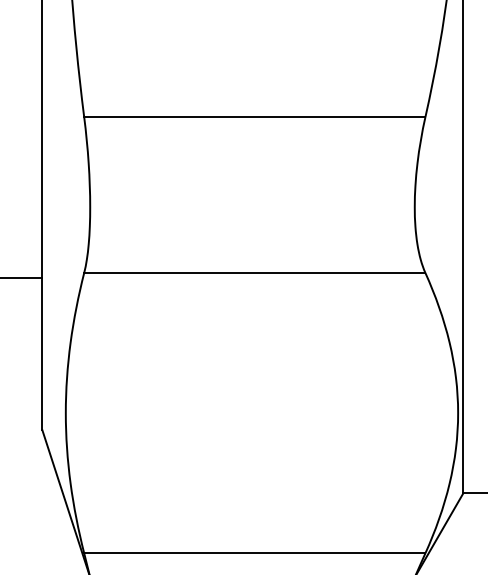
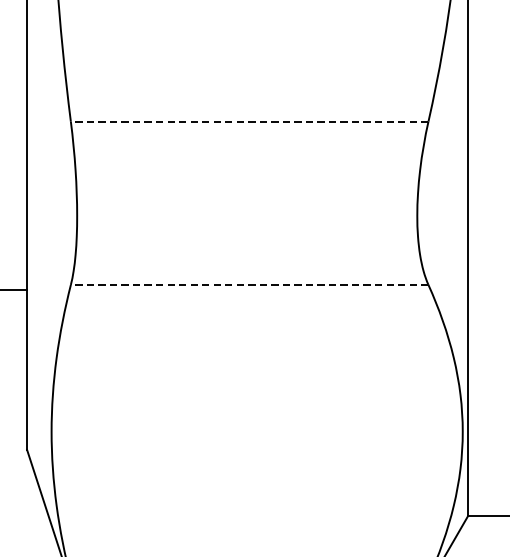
line: (254, 117) -> (249, 122), solid -> dashed
line: (254, 272) -> (249, 284), solid -> dashed

